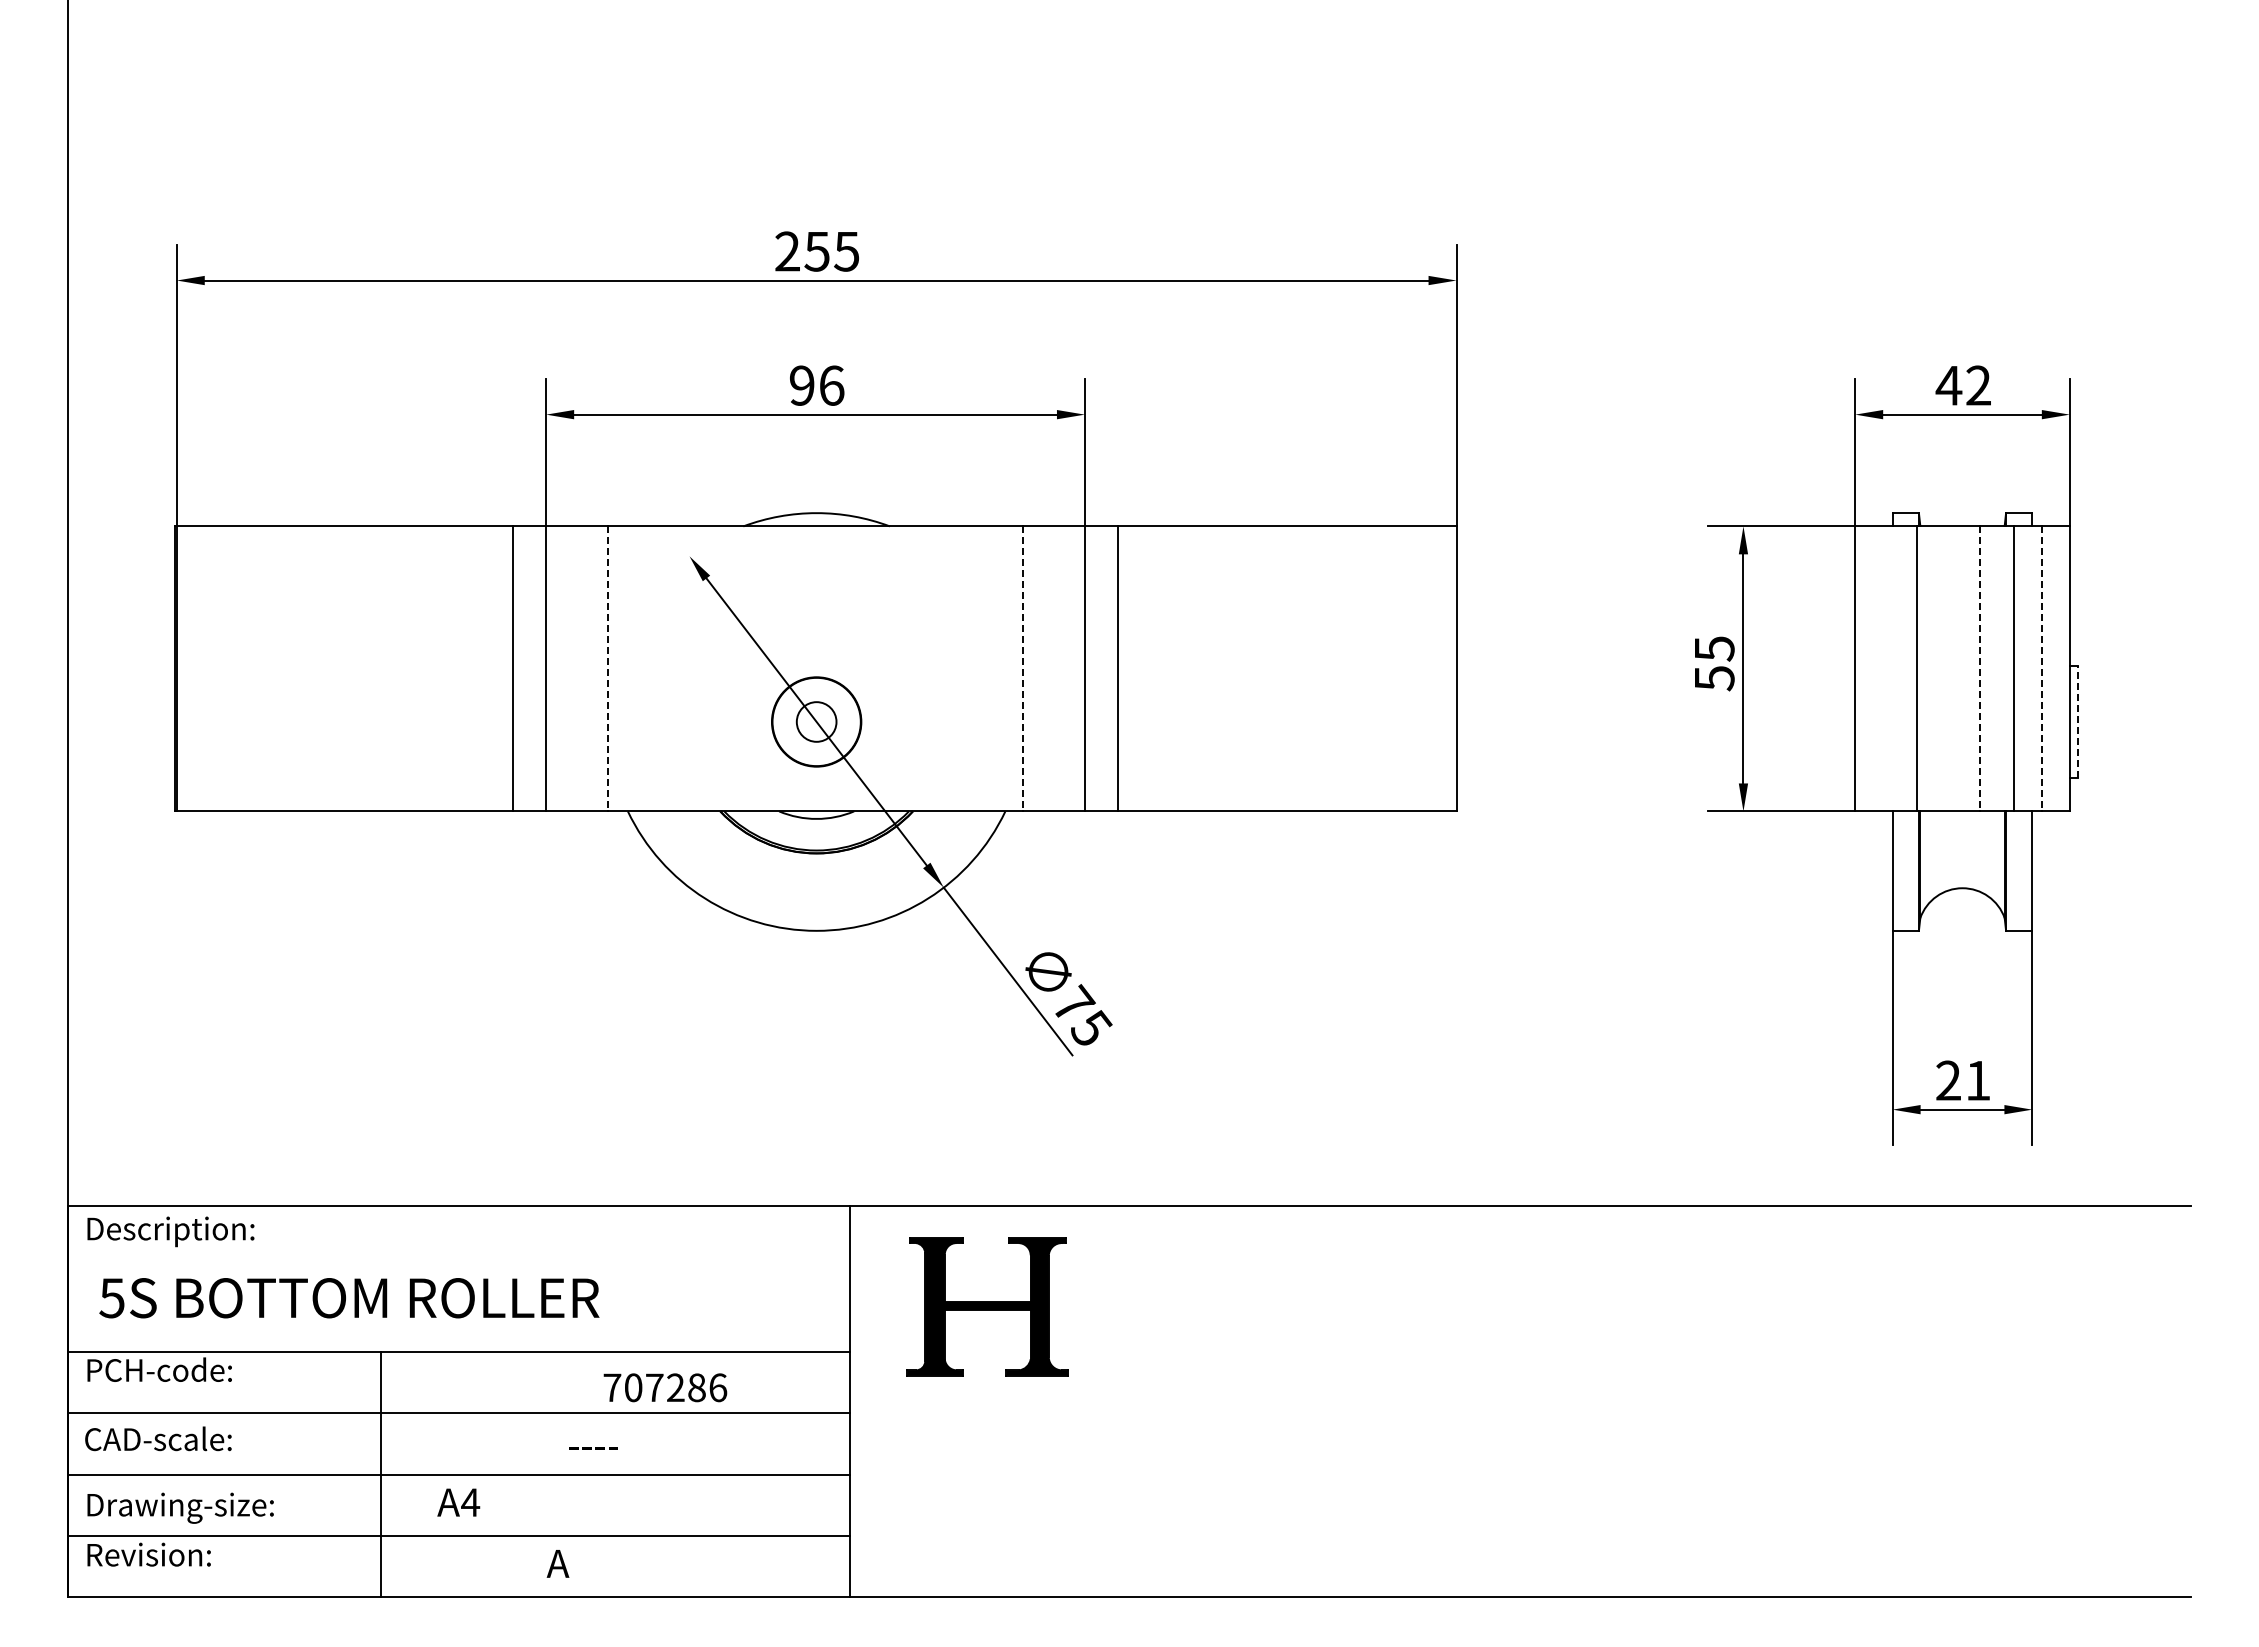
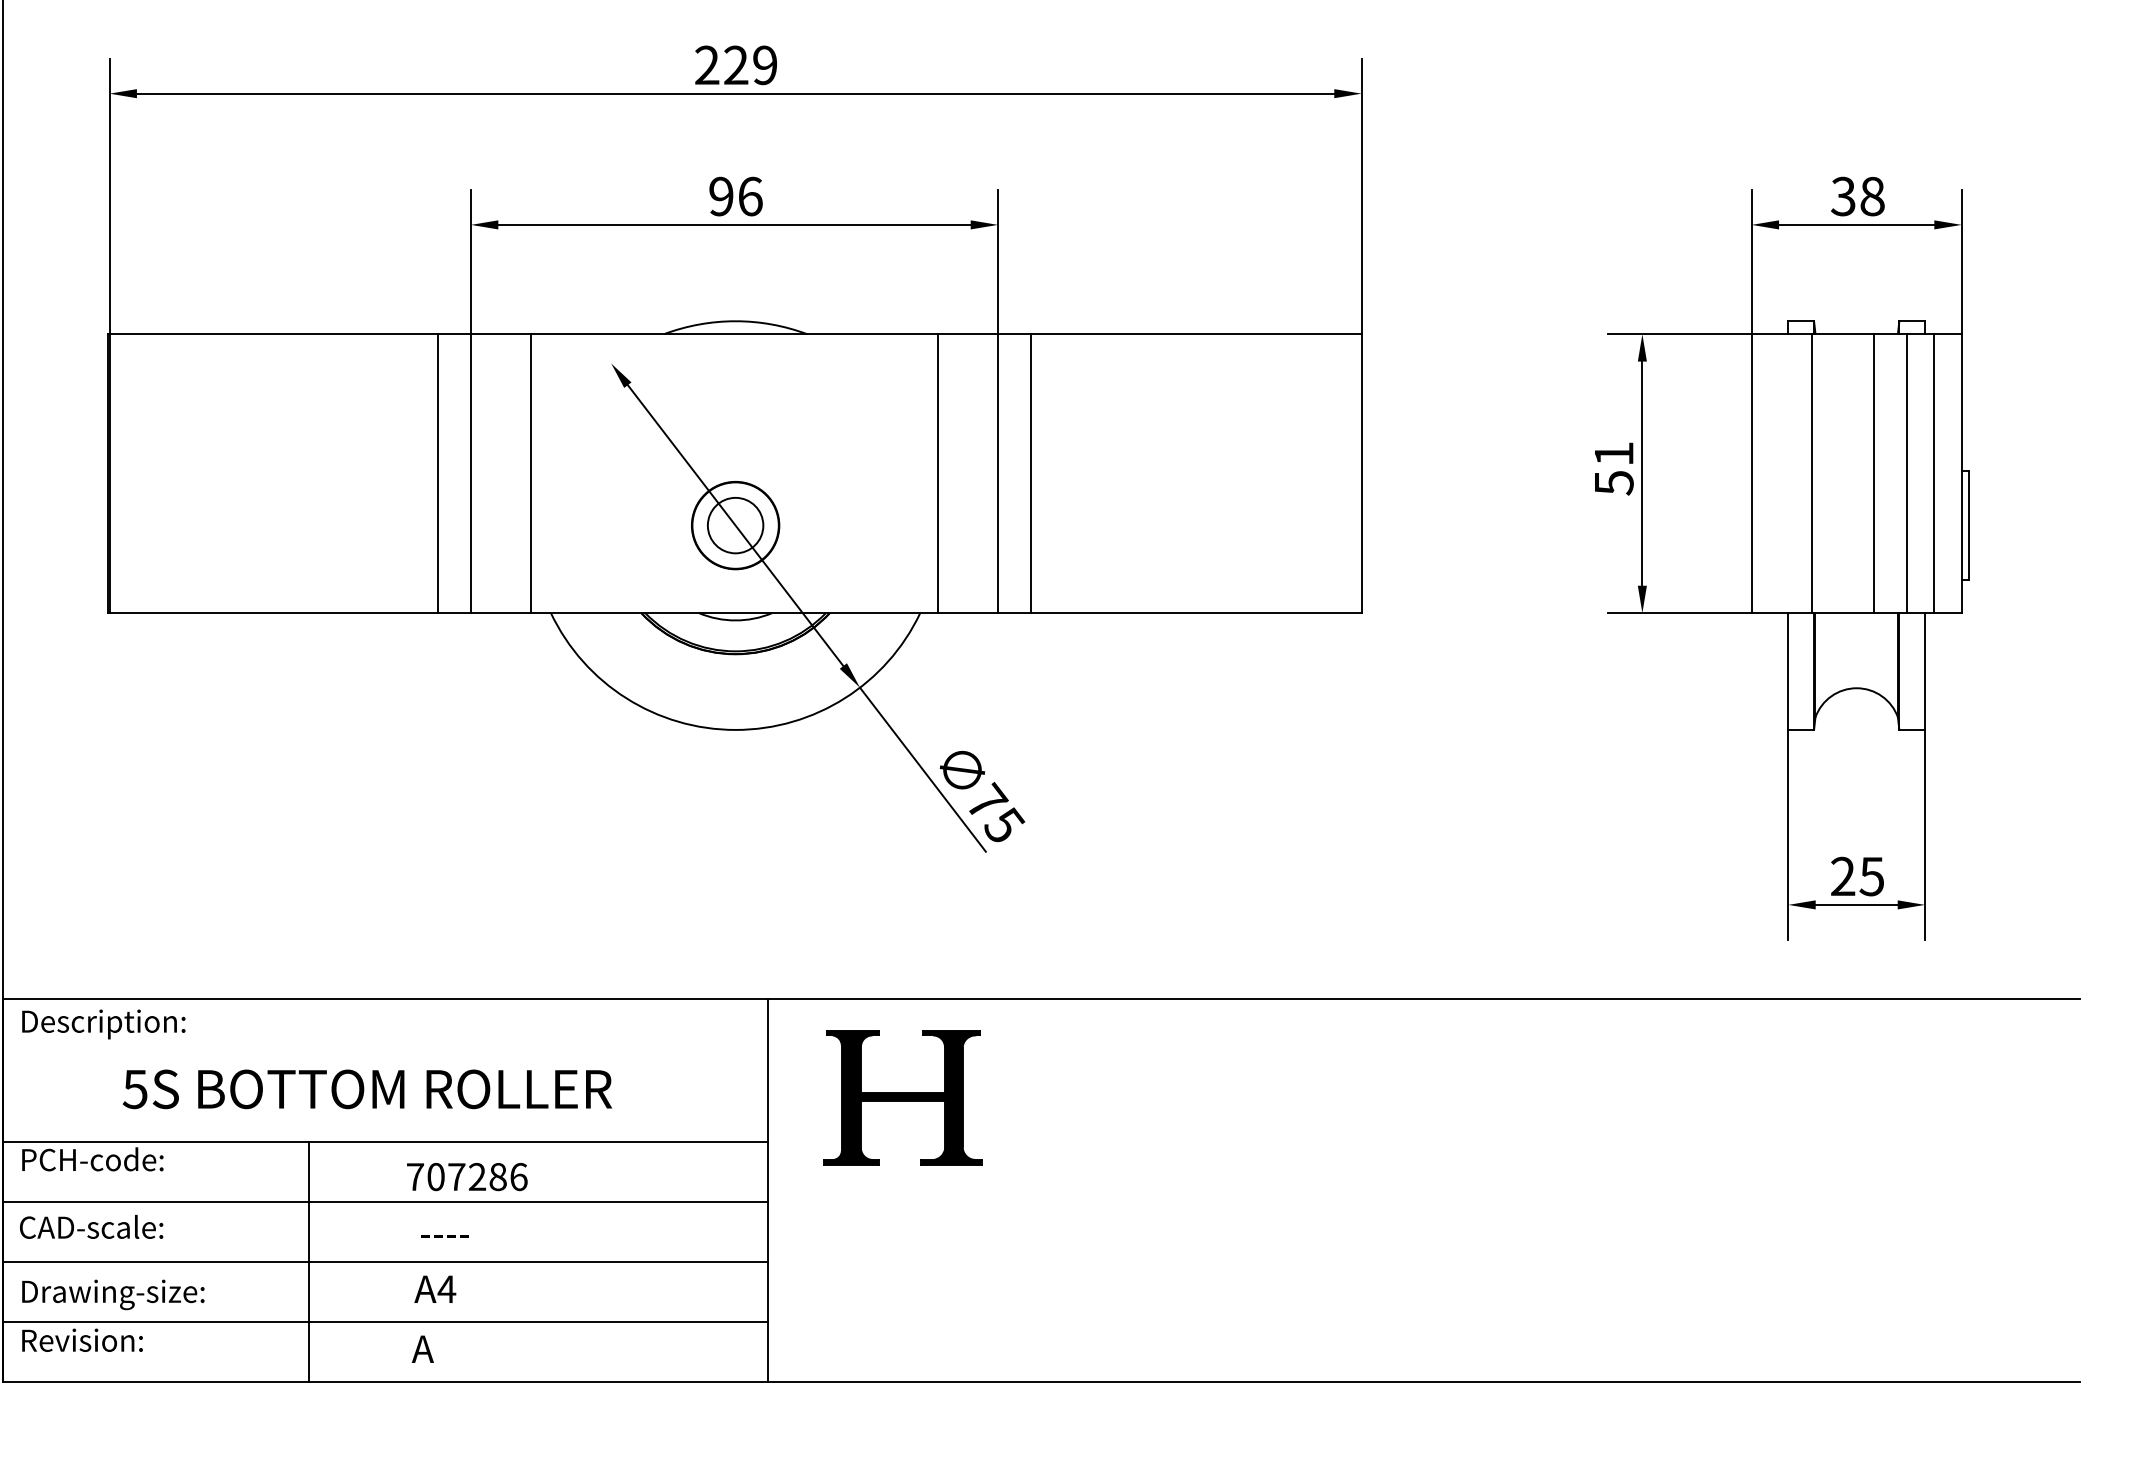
text: (831, 251) -> (750, 65), 255 -> 229
text: (1963, 385) -> (1857, 196), 42 -> 38
text: (1714, 648) -> (1614, 453), 55 -> 51
line: (607, 669) -> (530, 474), dashed -> solid
line: (1023, 669) -> (937, 474), dashed -> solid
line: (1980, 669) -> (1874, 474), dashed -> solid
line: (2041, 669) -> (1933, 474), dashed -> solid
circle: (816, 721) -> (735, 525), size x1.43
line: (2077, 721) -> (1969, 525), dashed -> solid
text: (1977, 1080) -> (1871, 876), 21 -> 25
text: (349, 1298) -> (367, 1089), moved
text: (665, 1387) -> (467, 1176), moved
text: (593, 1448) -> (444, 1236), moved
text: (458, 1502) -> (435, 1289), moved
text: (557, 1563) -> (422, 1348), moved

